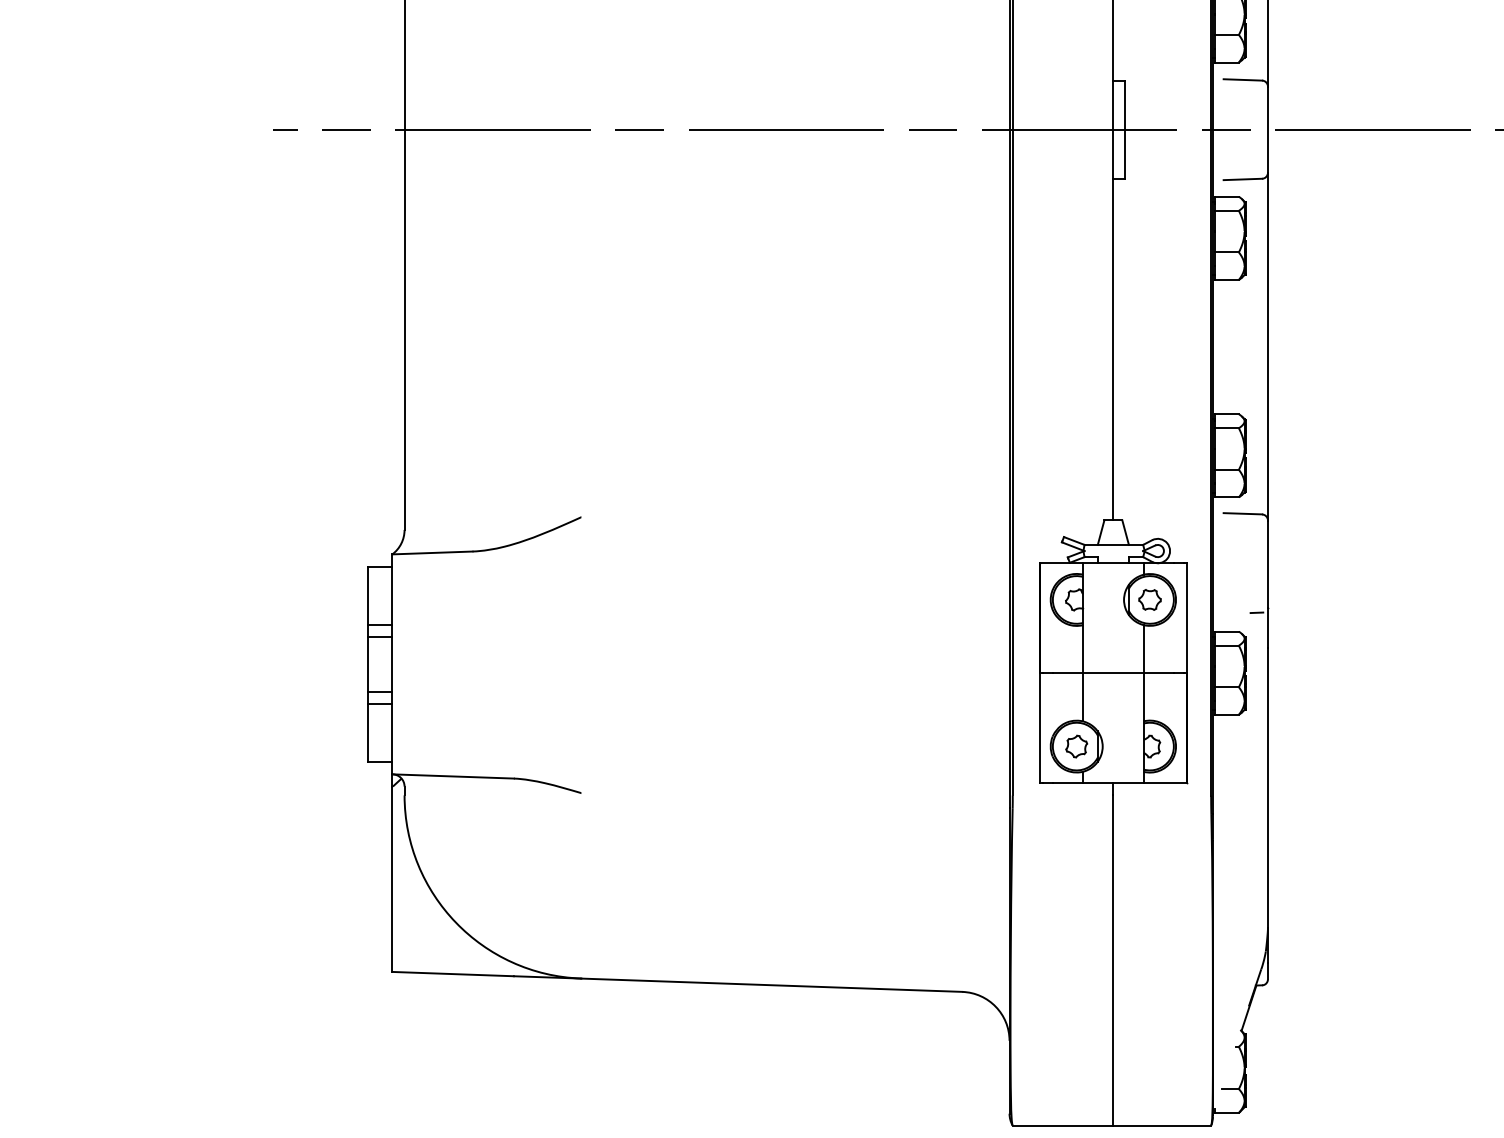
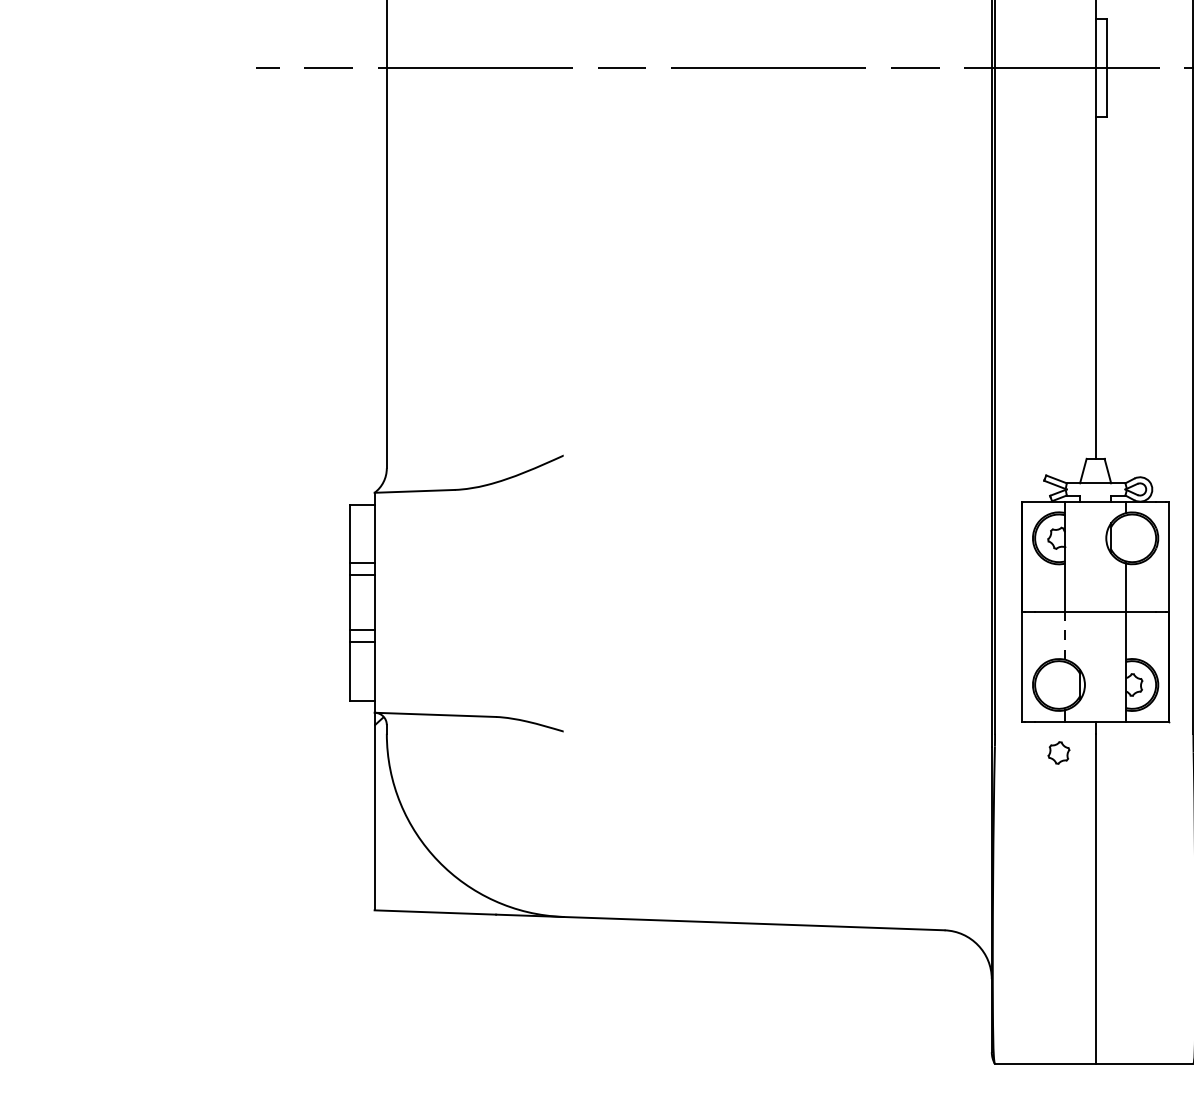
part: (1149, 599) -> (1131, 537), removed
line: (1083, 696) -> (1065, 634), solid -> dashed
part: (1076, 746) -> (1058, 752), moved

